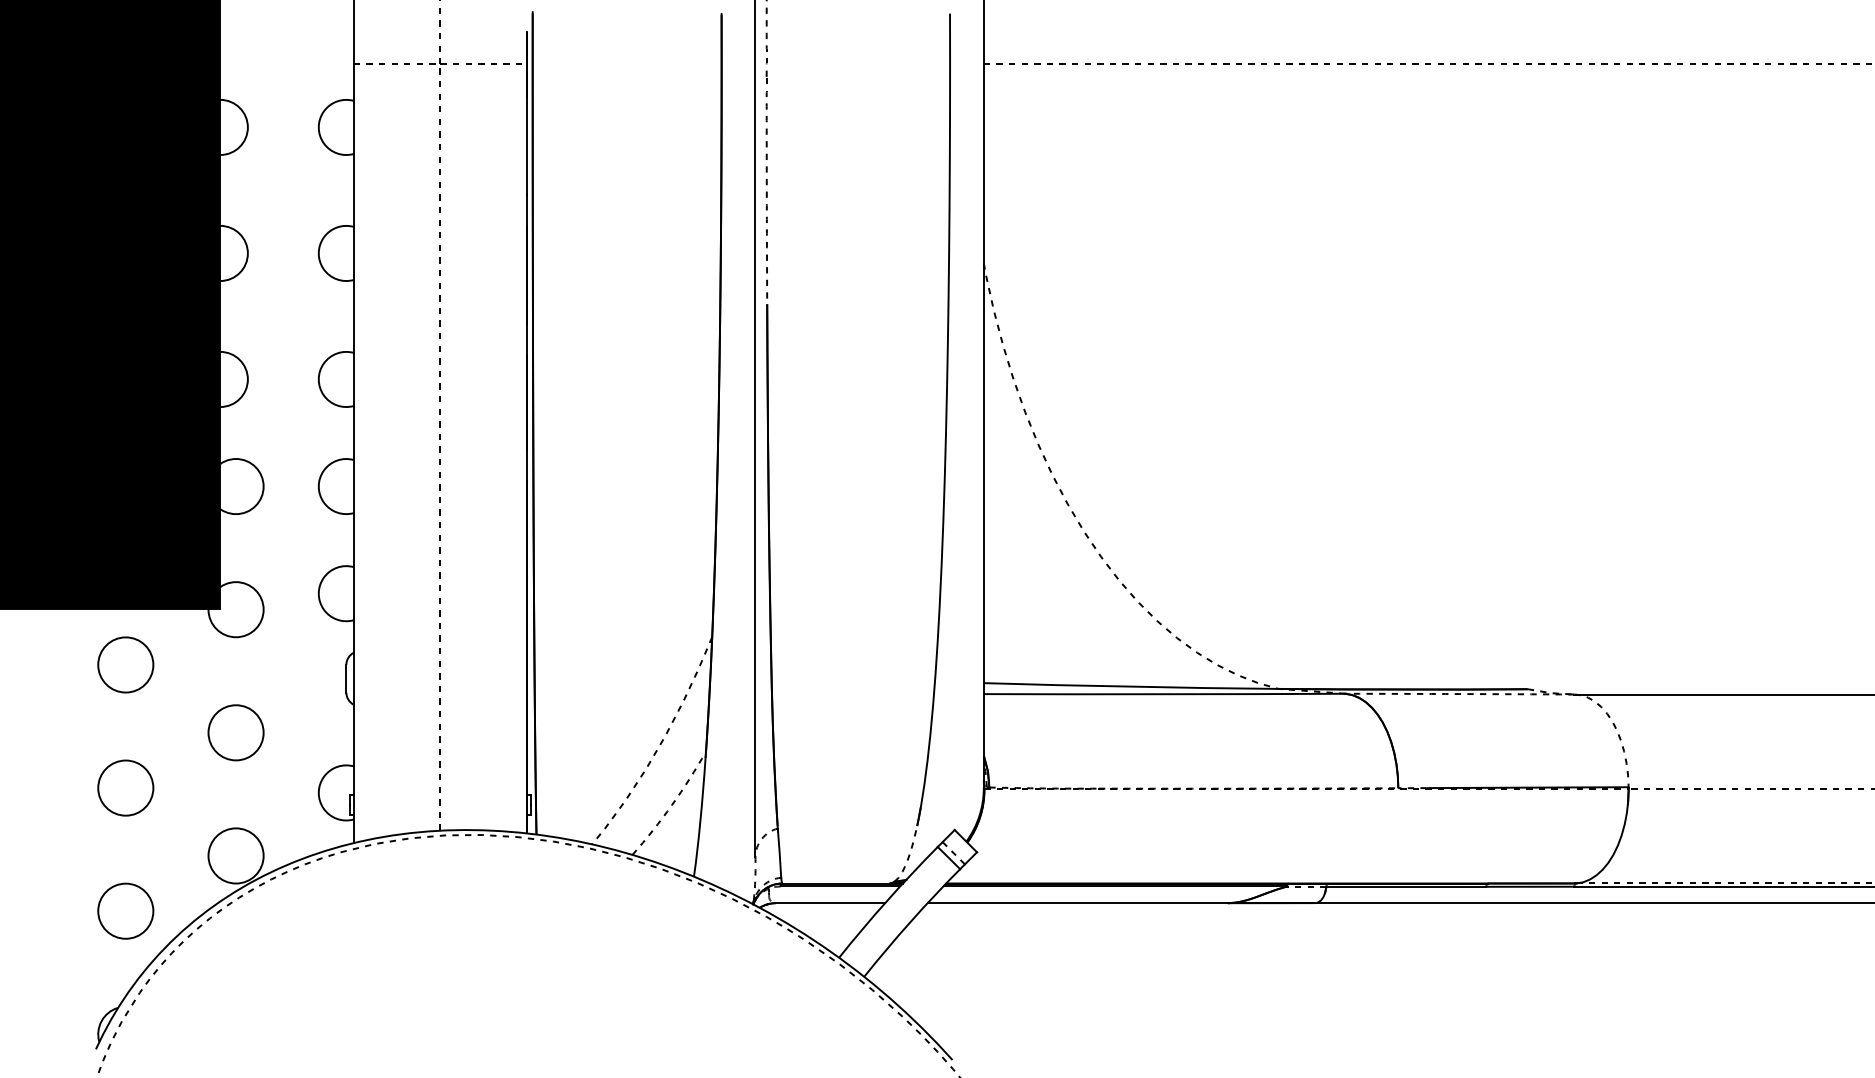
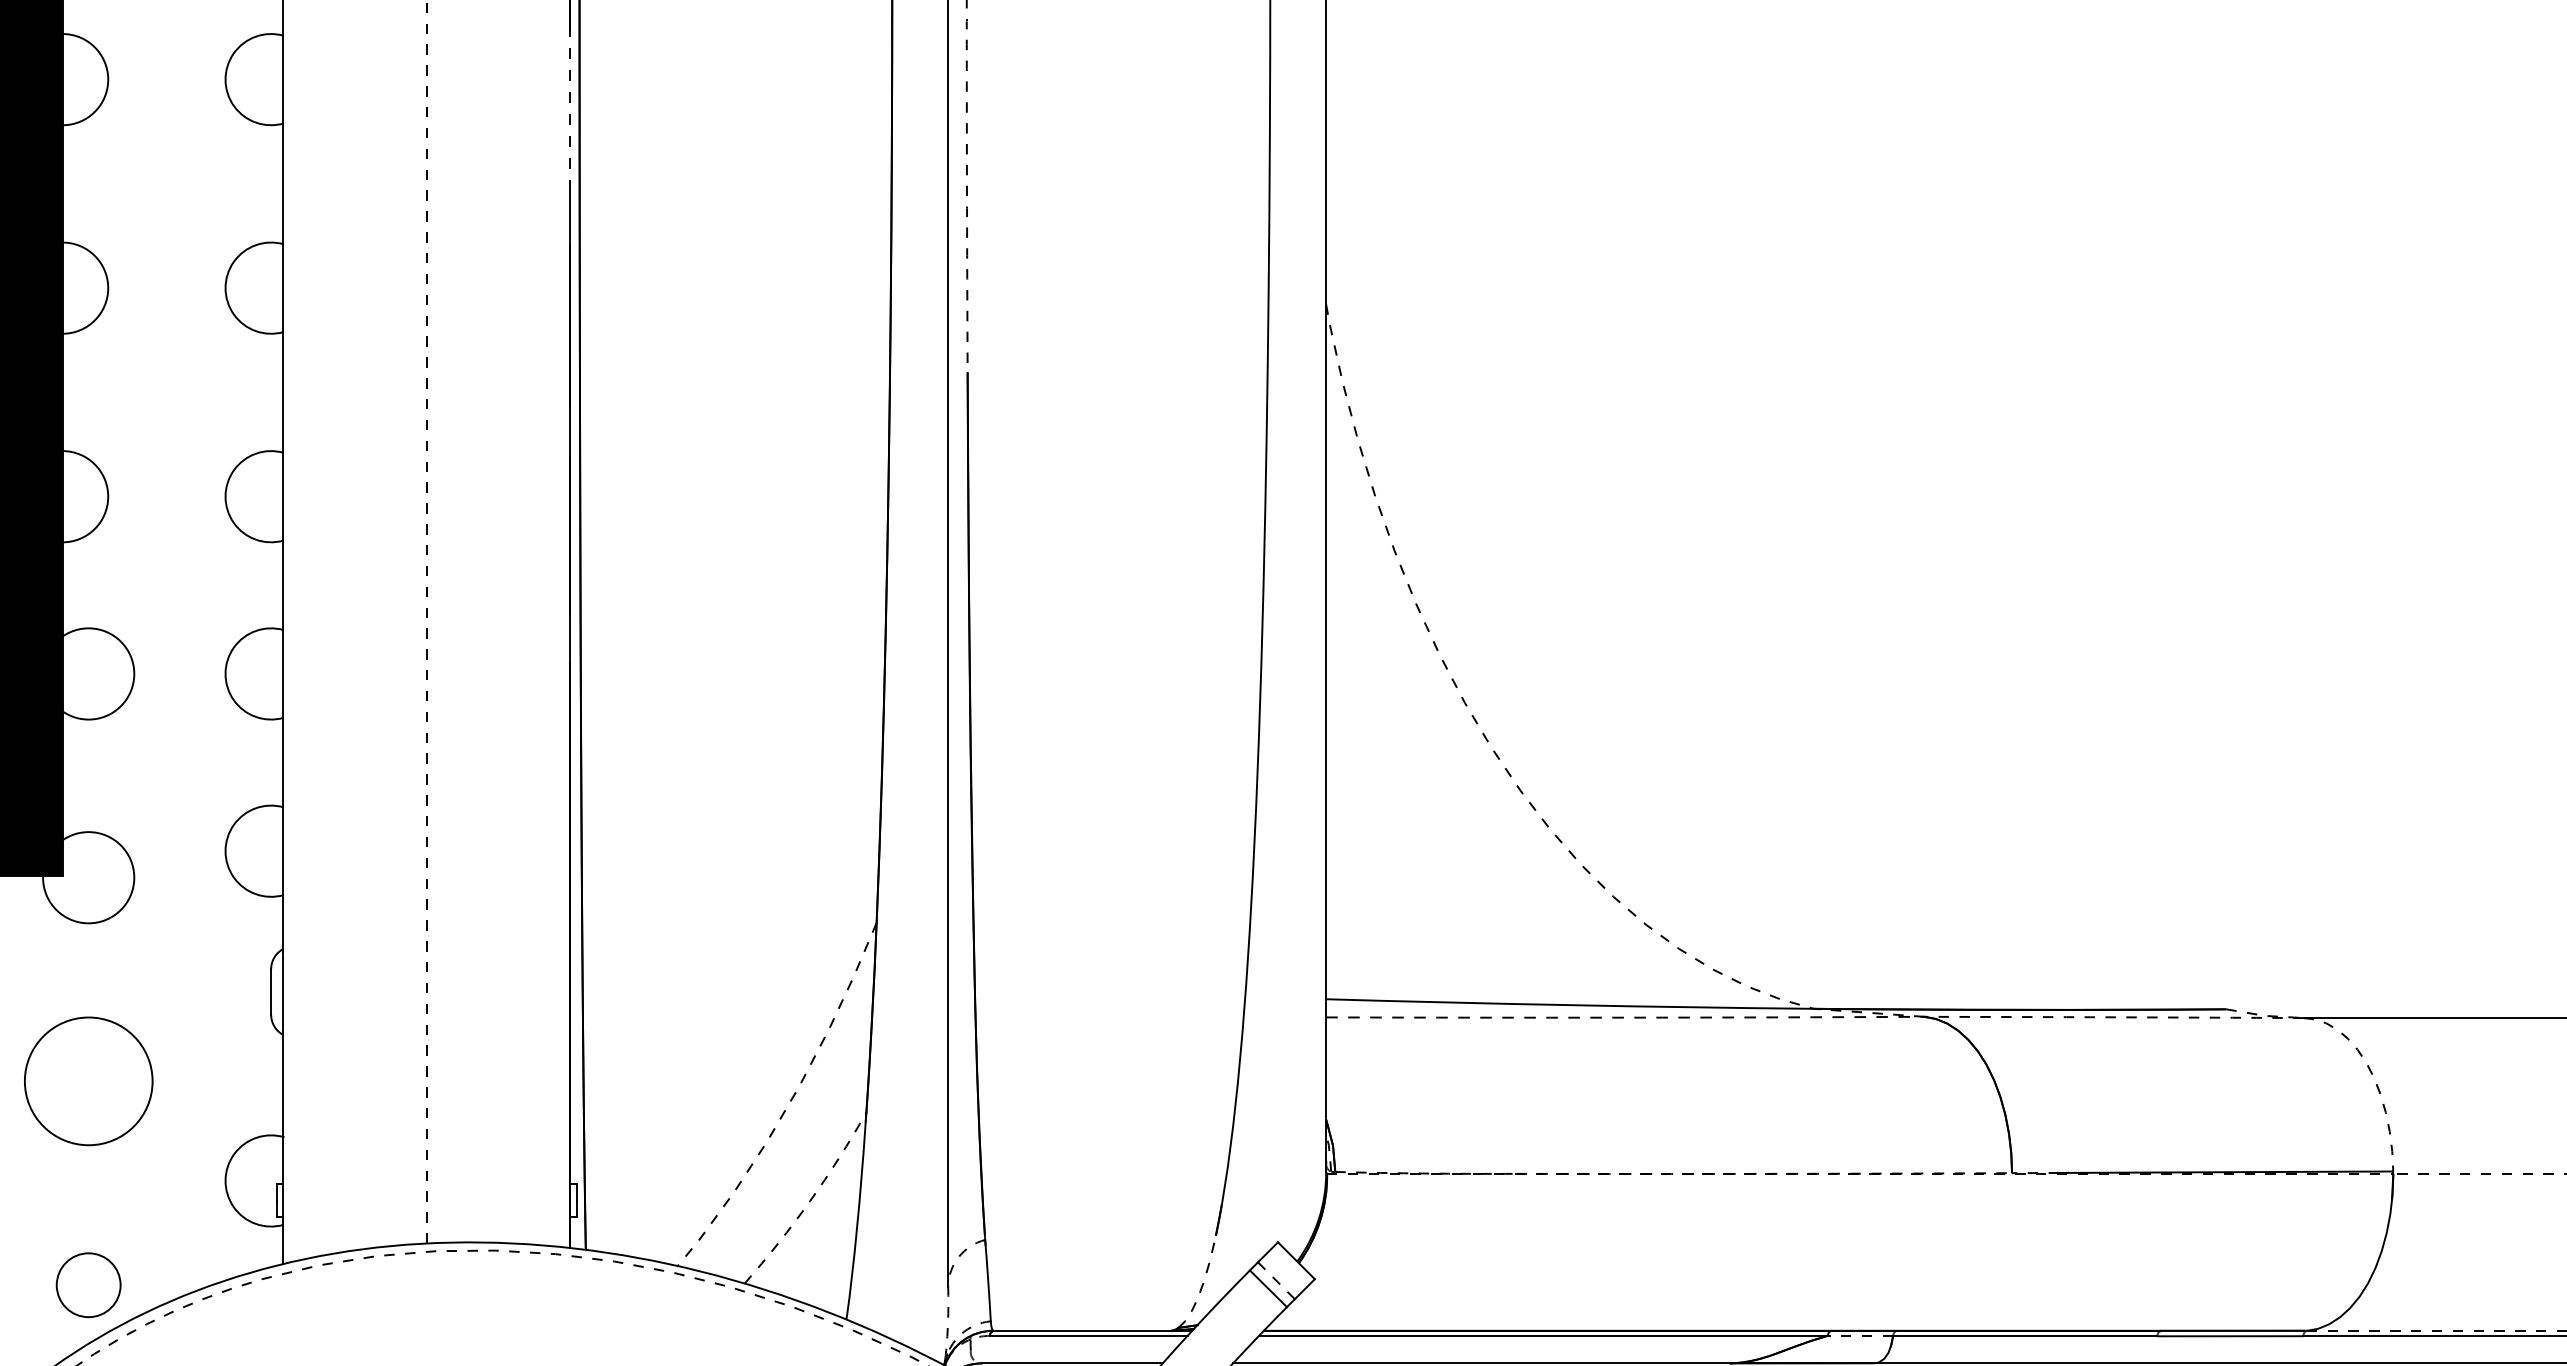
line: (527, 146) -> (570, 111), solid -> dashed
arc: (1164, 694) -> (1625, 1018), solid -> dashed
circle: (235, 732) -> (87, 1080), size x1.4
circle: (235, 855) -> (87, 1284), size x0.7

